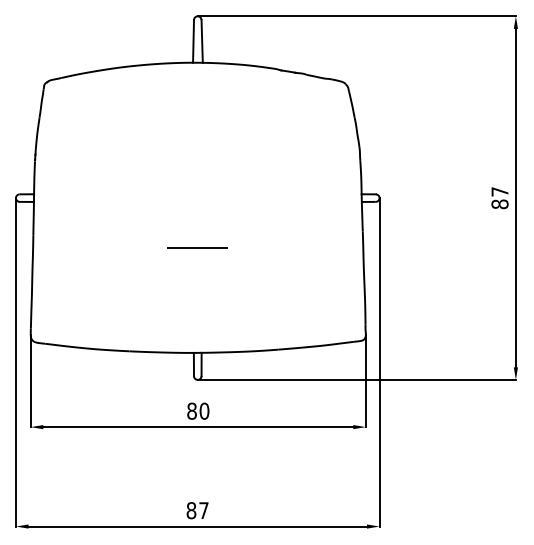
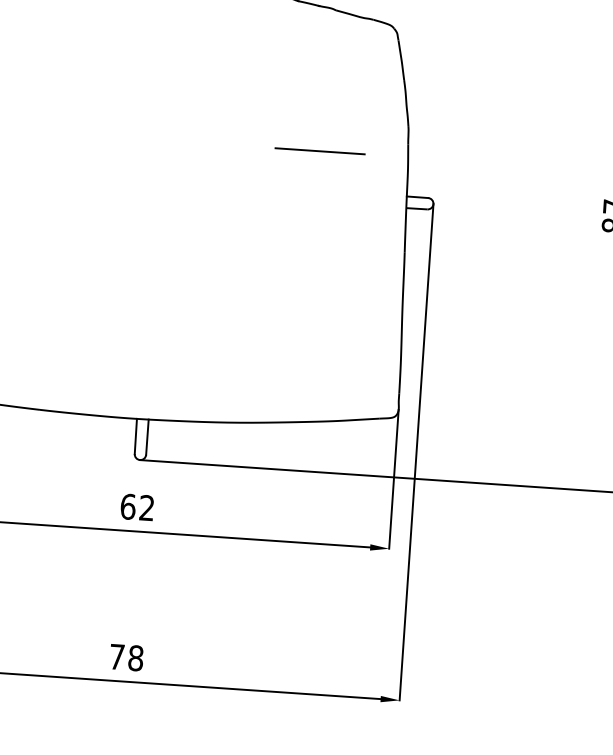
line: (197, 247) -> (320, 149), moved
text: (198, 410) -> (138, 506), 80 -> 62
text: (197, 510) -> (126, 657), 87 -> 78

